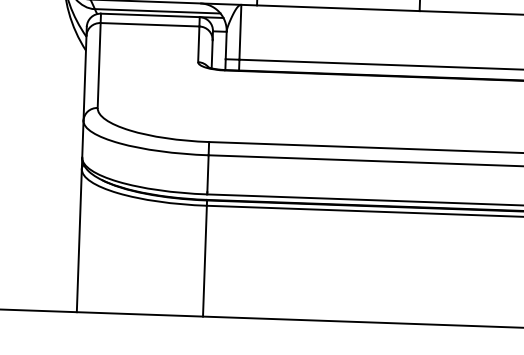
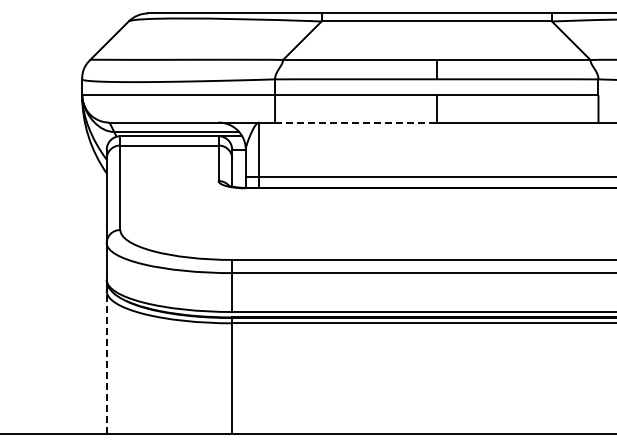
line: (337, 8) -> (355, 122), solid -> dashed
line: (79, 239) -> (106, 361), solid -> dashed

